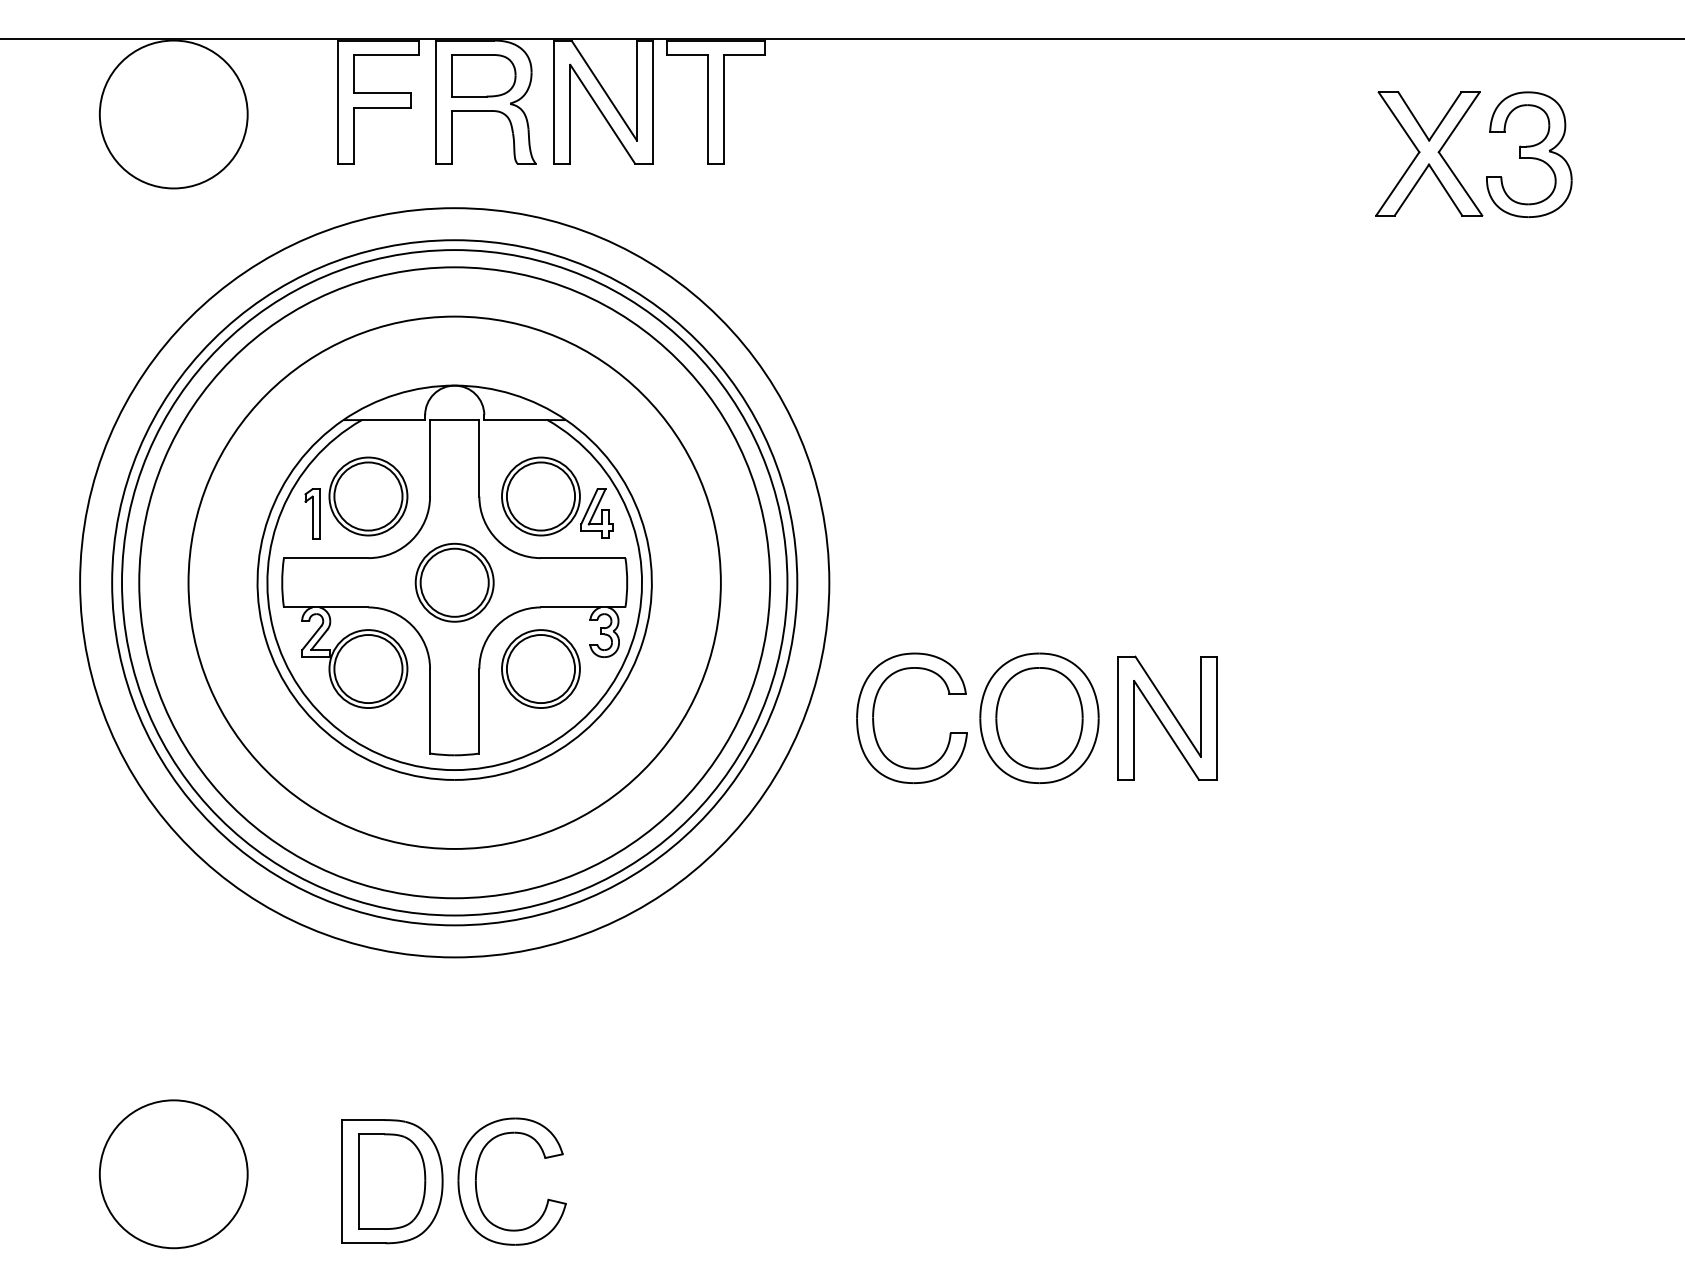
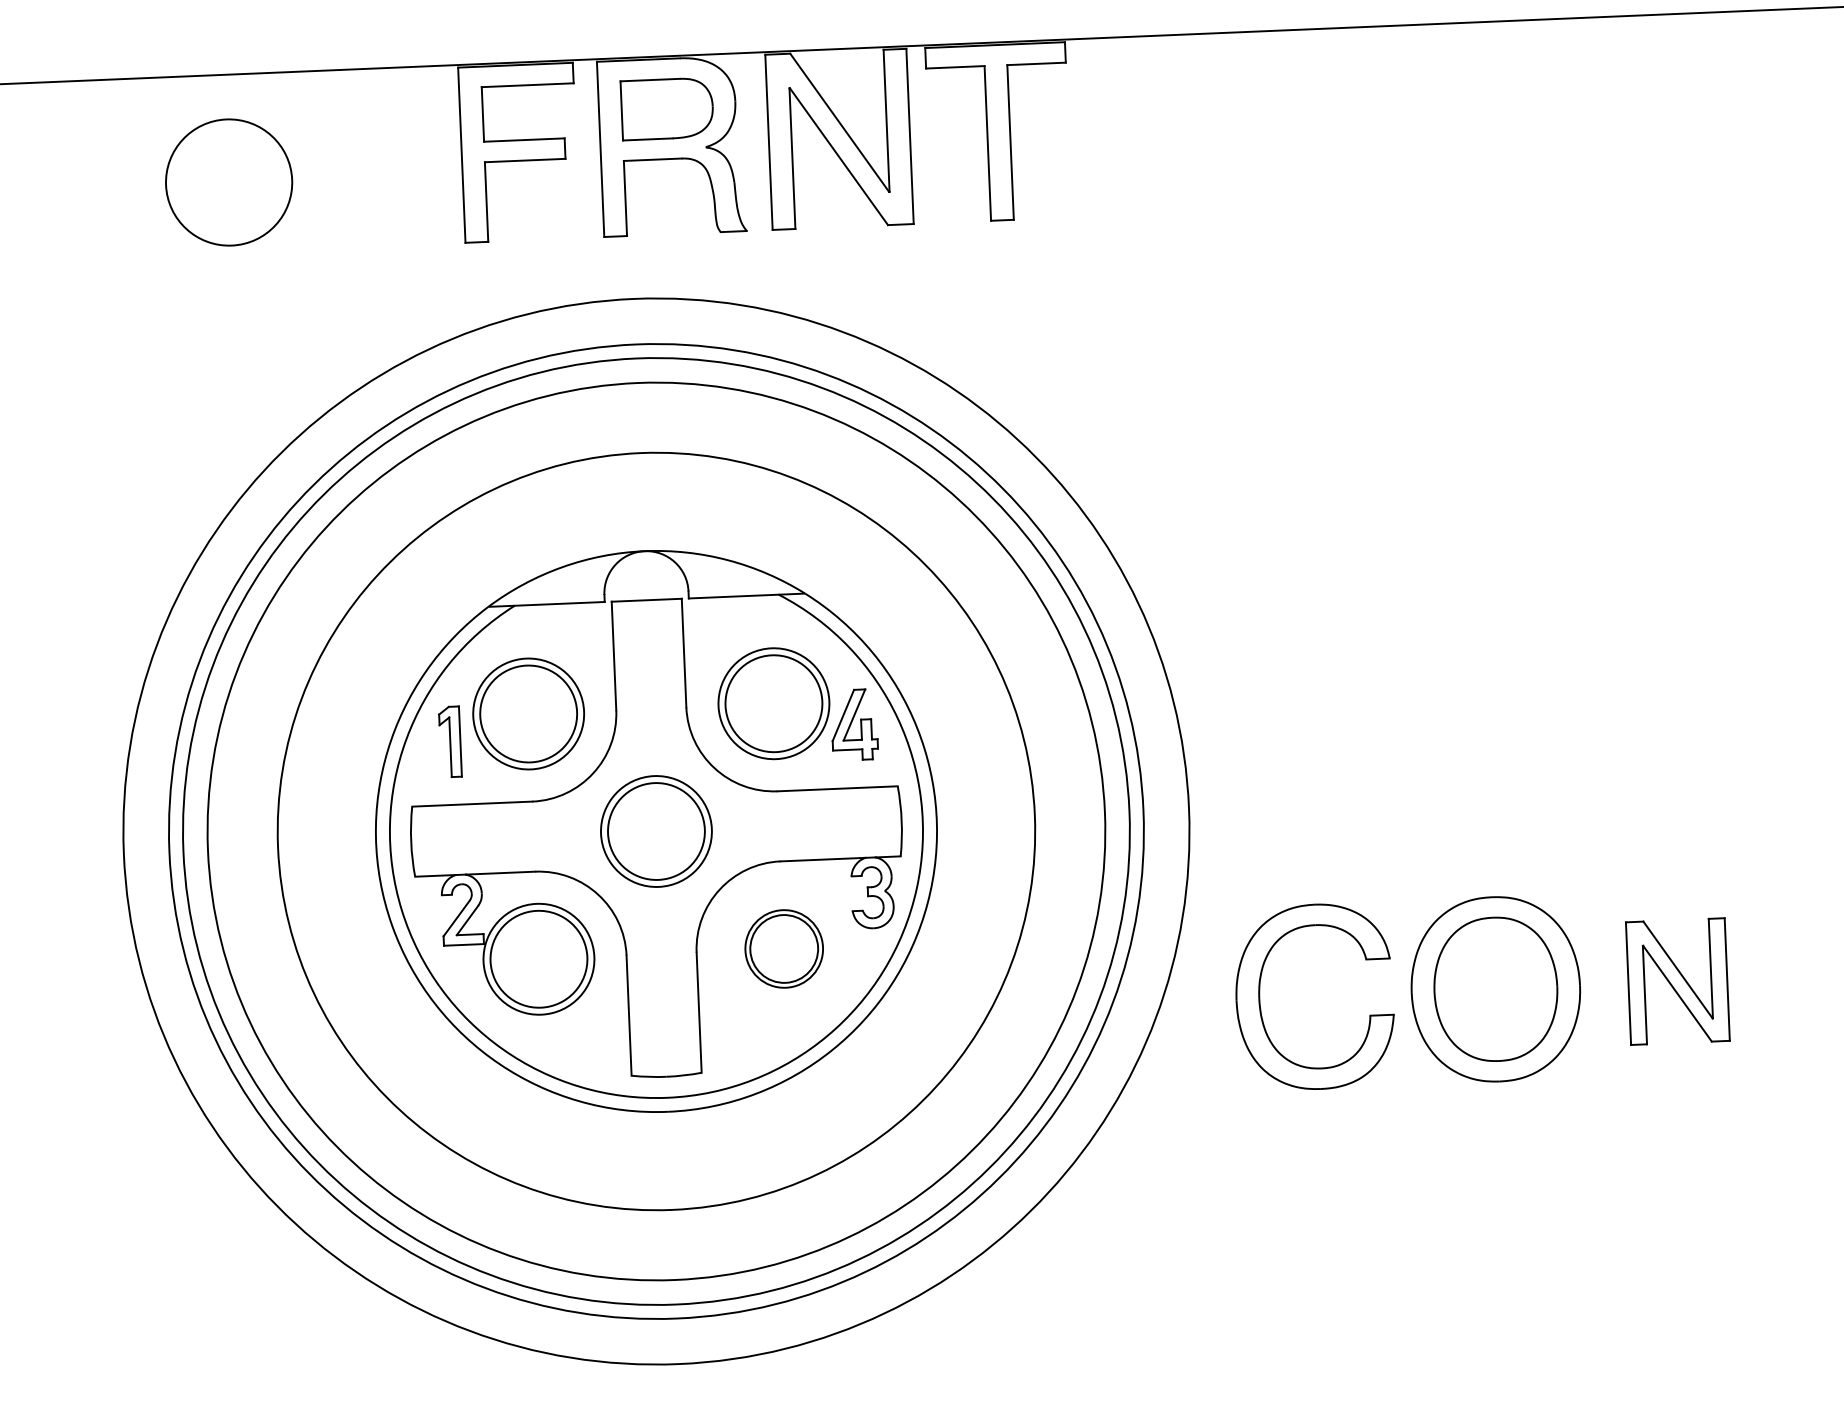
circle: (173, 114) -> (228, 182), size x0.6
part: (540, 668) -> (783, 948), size x0.7
part: (1167, 717) -> (1677, 980), size x0.7

